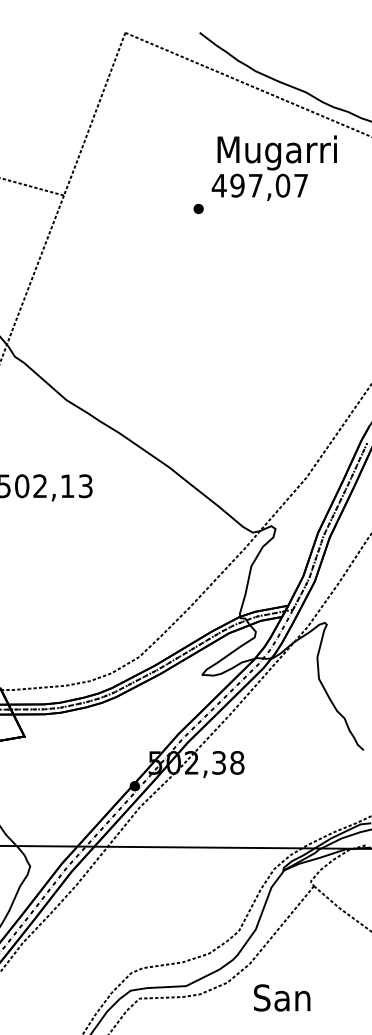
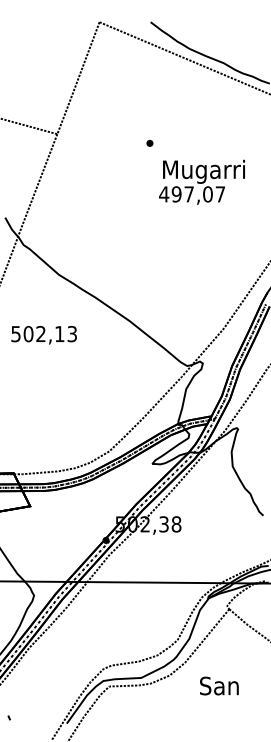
text: (273, 166) -> (201, 181), moved
text: (282, 997) -> (219, 685), moved

